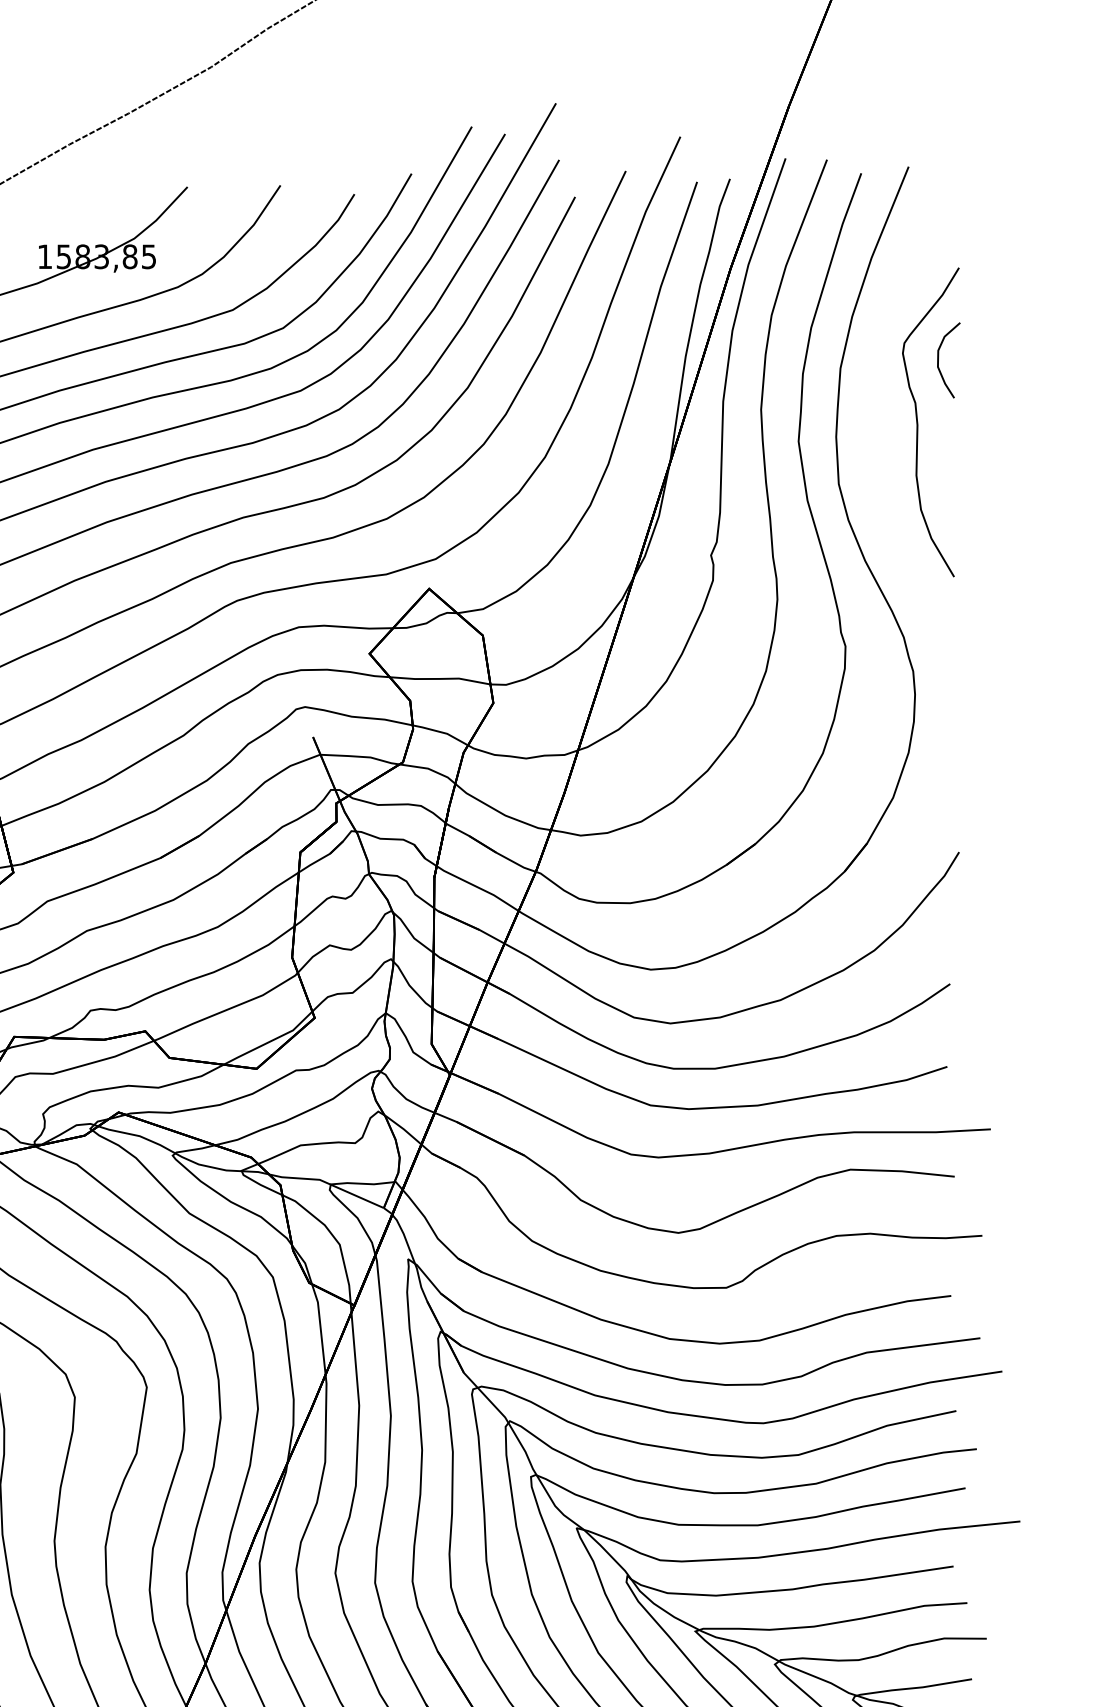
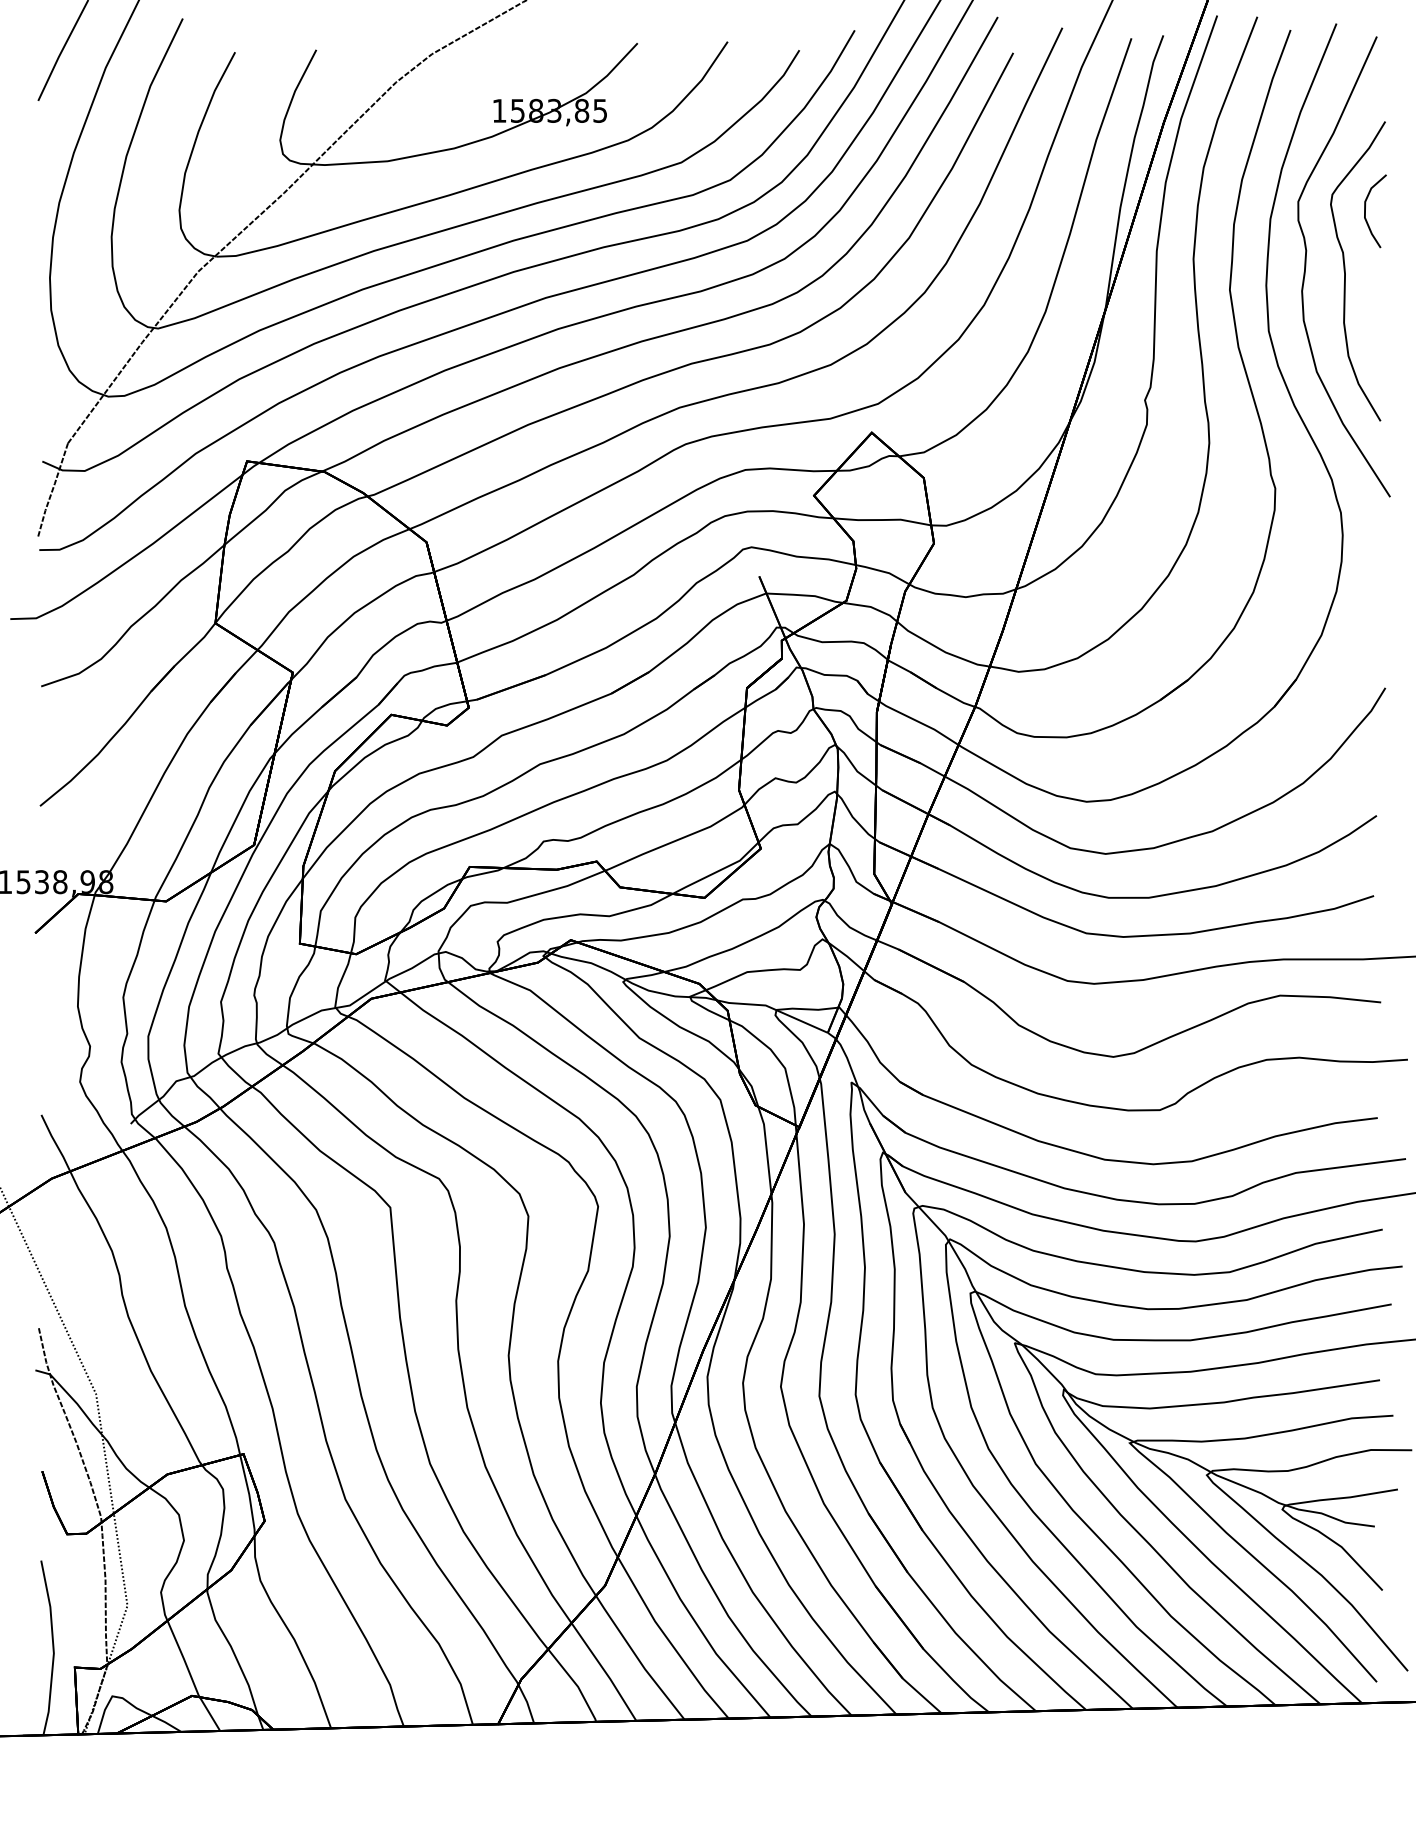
curve: (877, 417) -> (1306, 266), added

